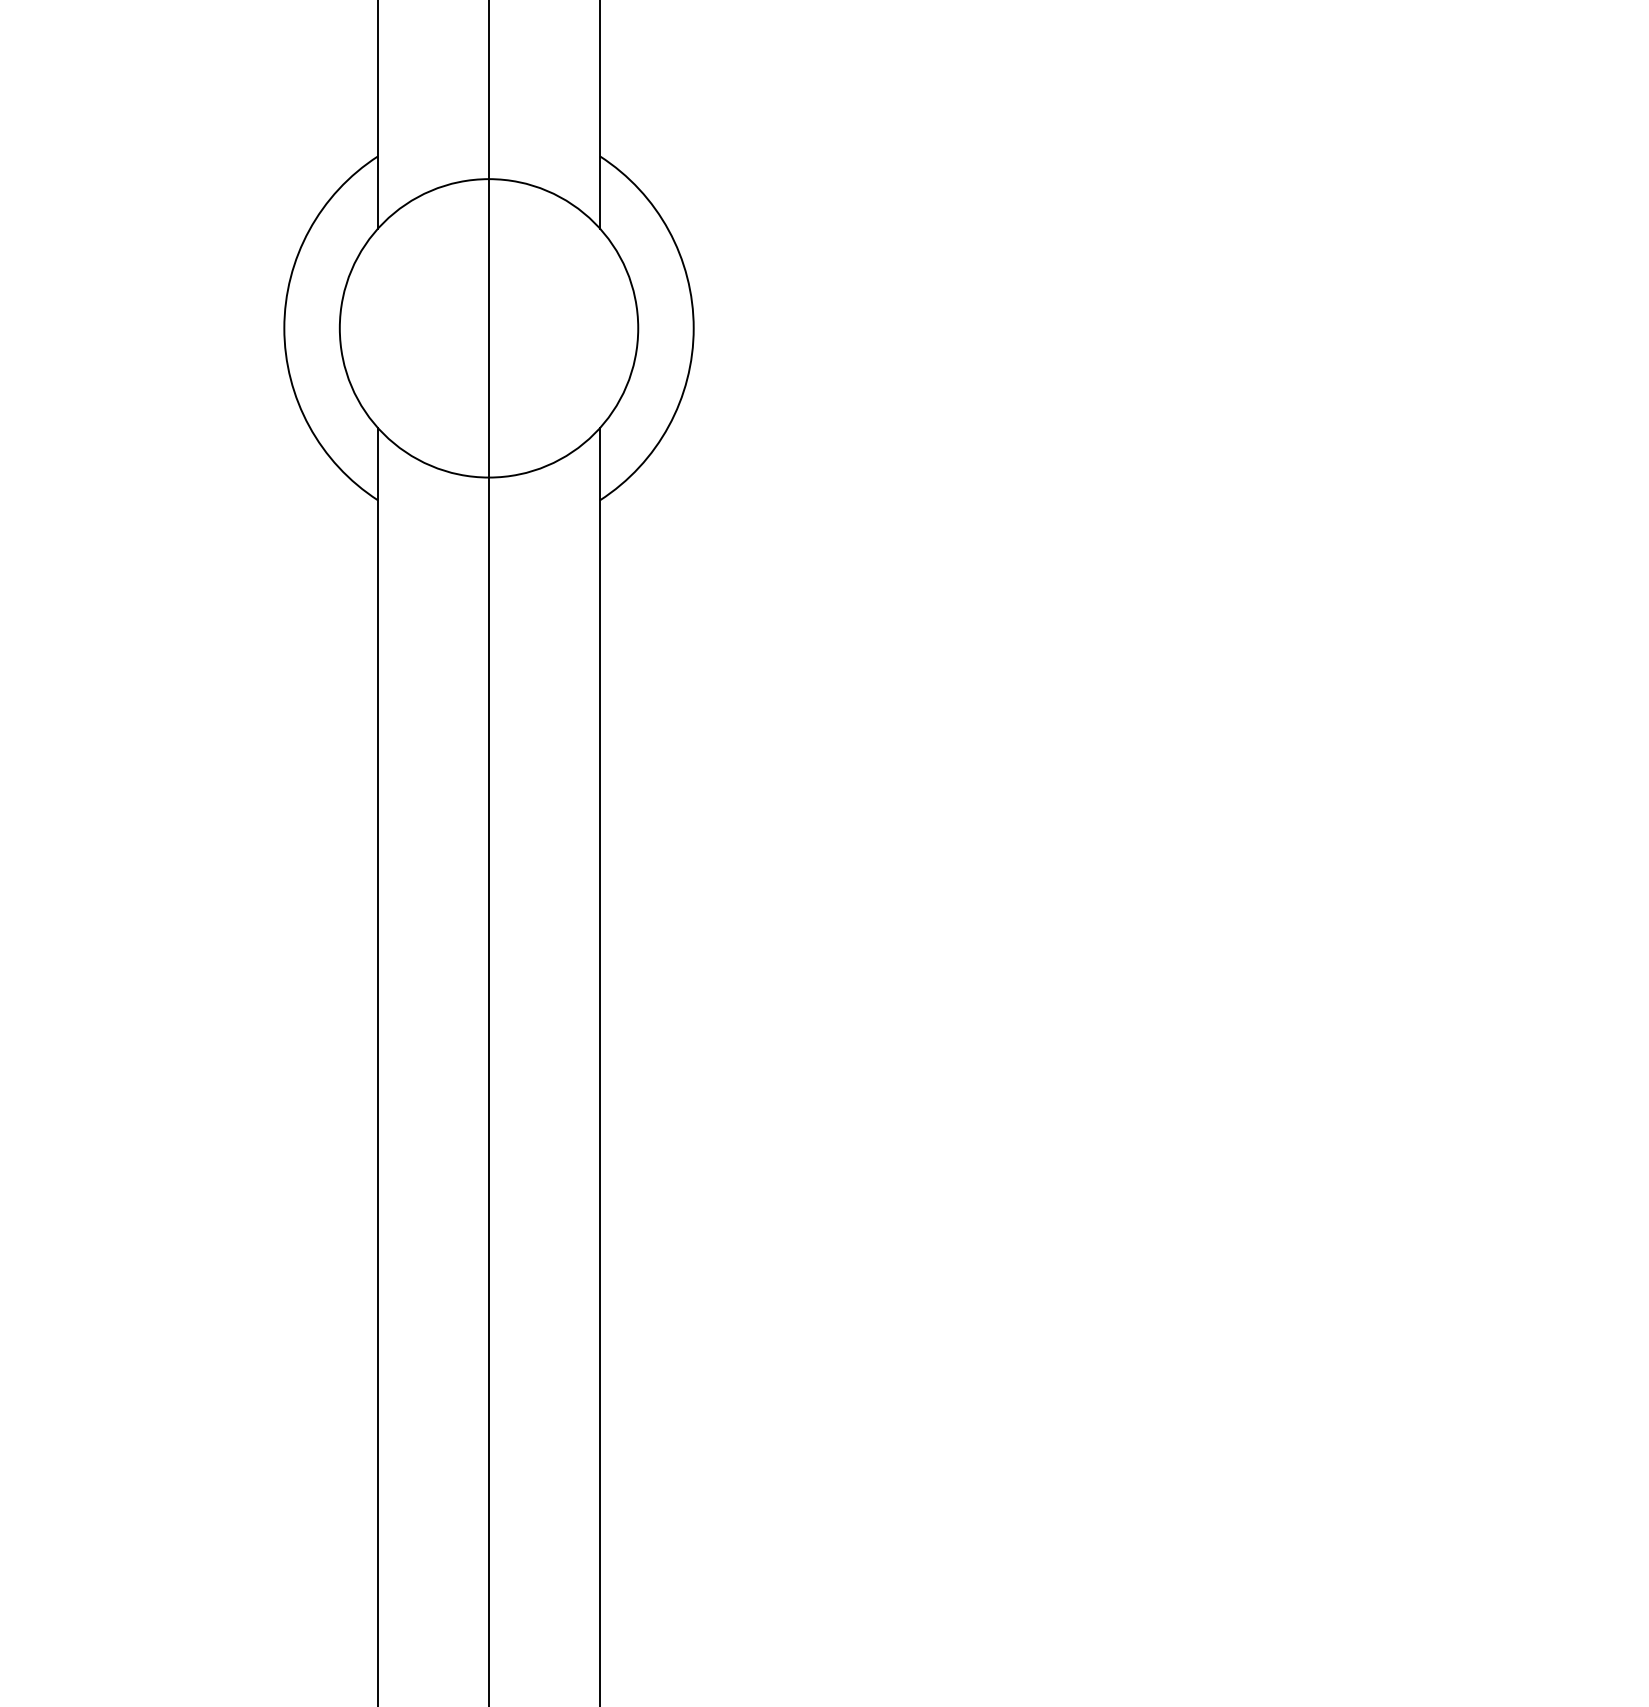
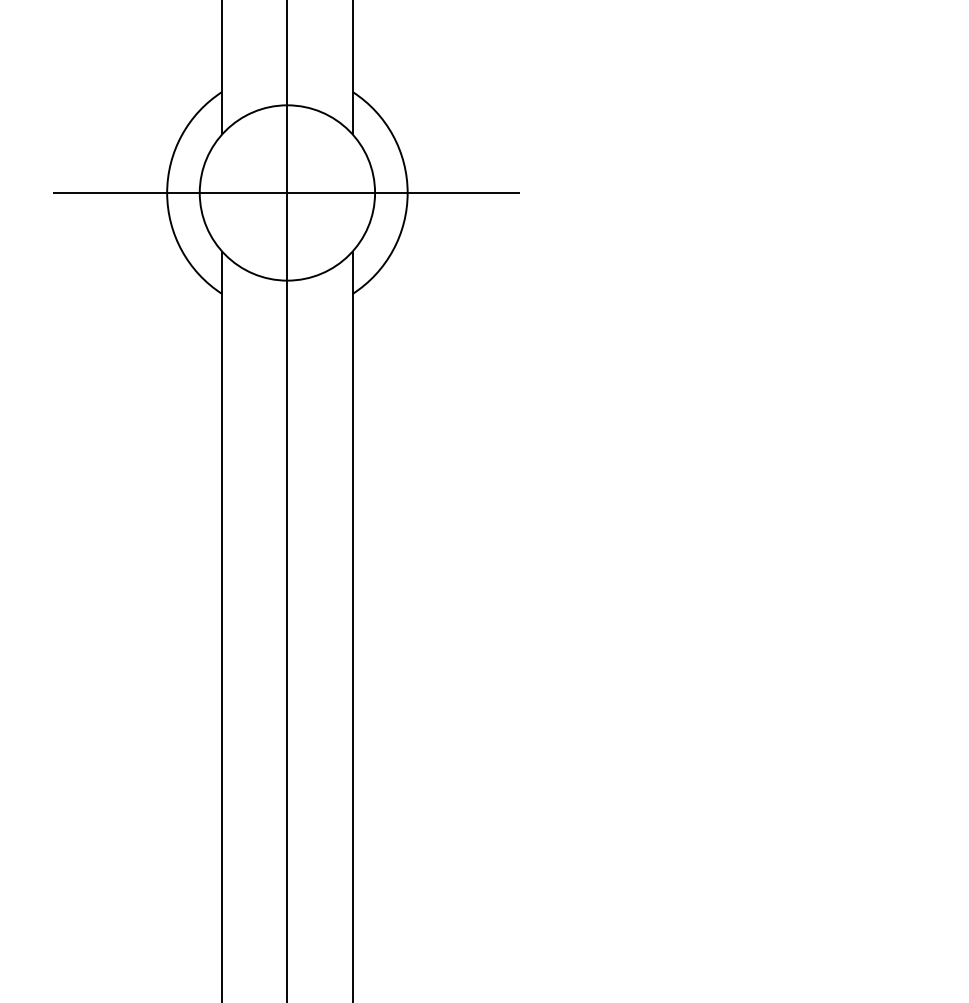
line: (487, 327) -> (286, 192), added

